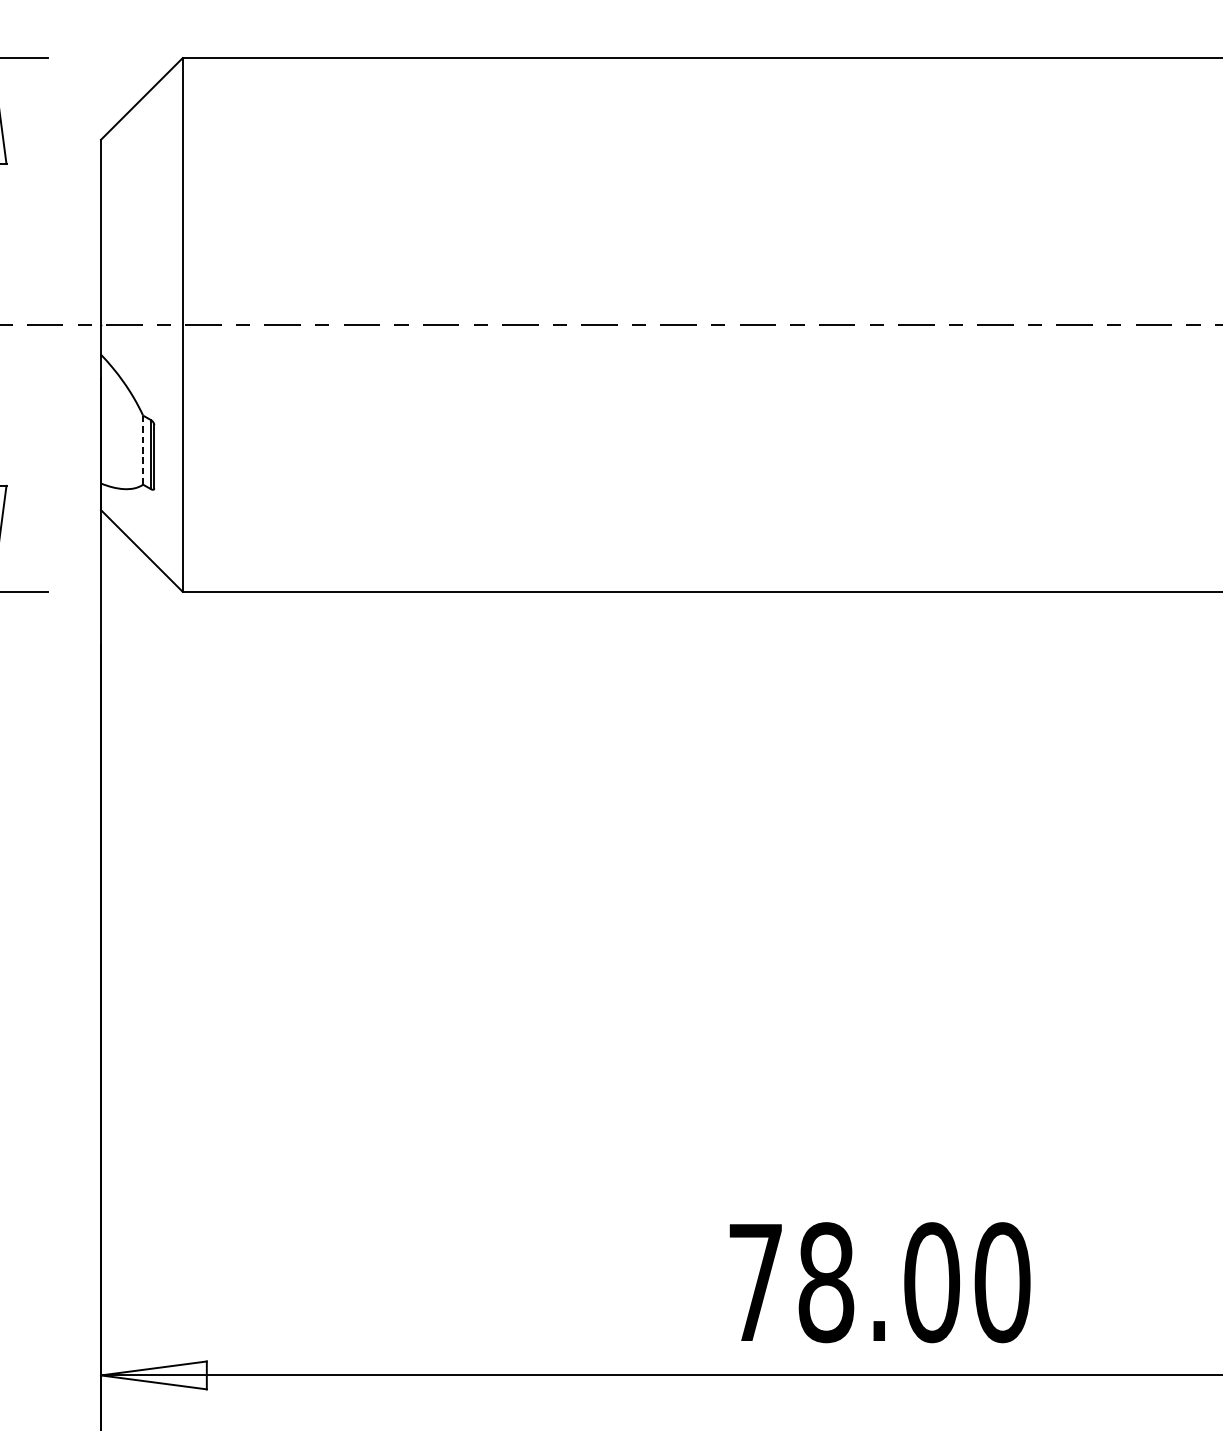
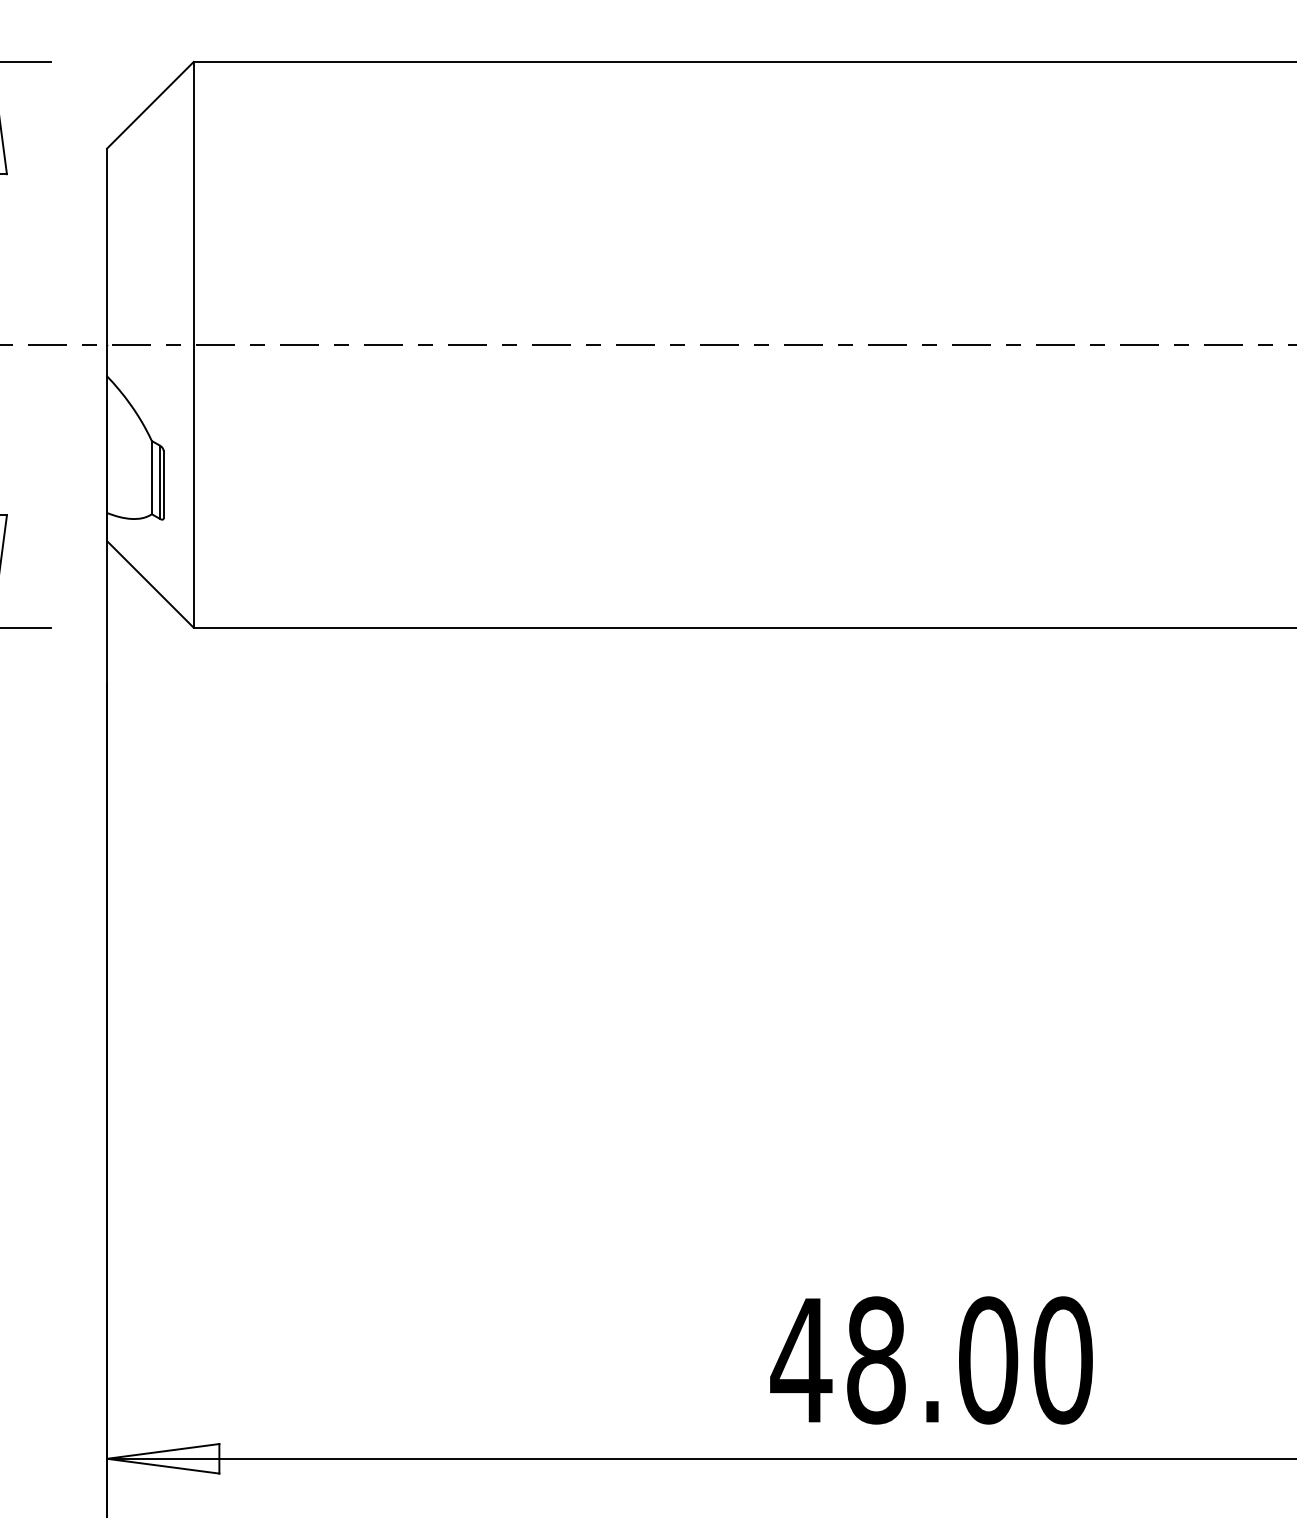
line: (142, 450) -> (151, 477), dashed -> solid
text: (755, 1282) -> (801, 1360), 78.00 -> 48.00

